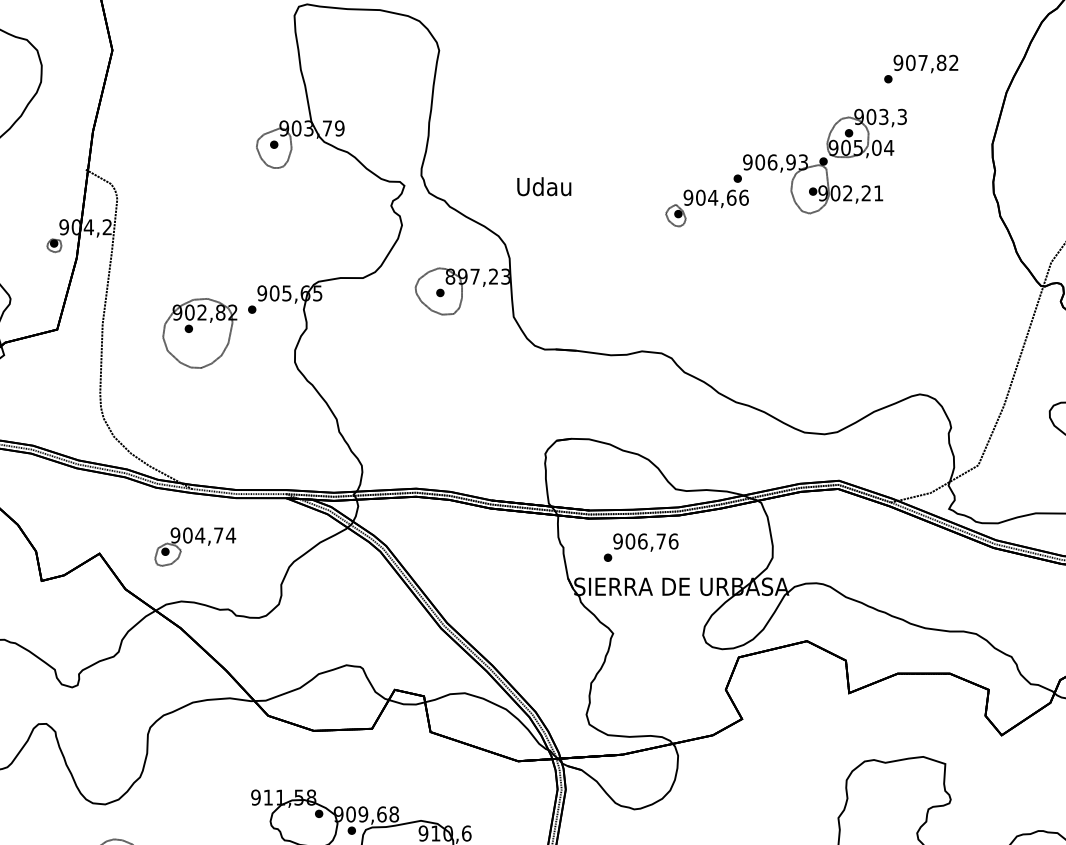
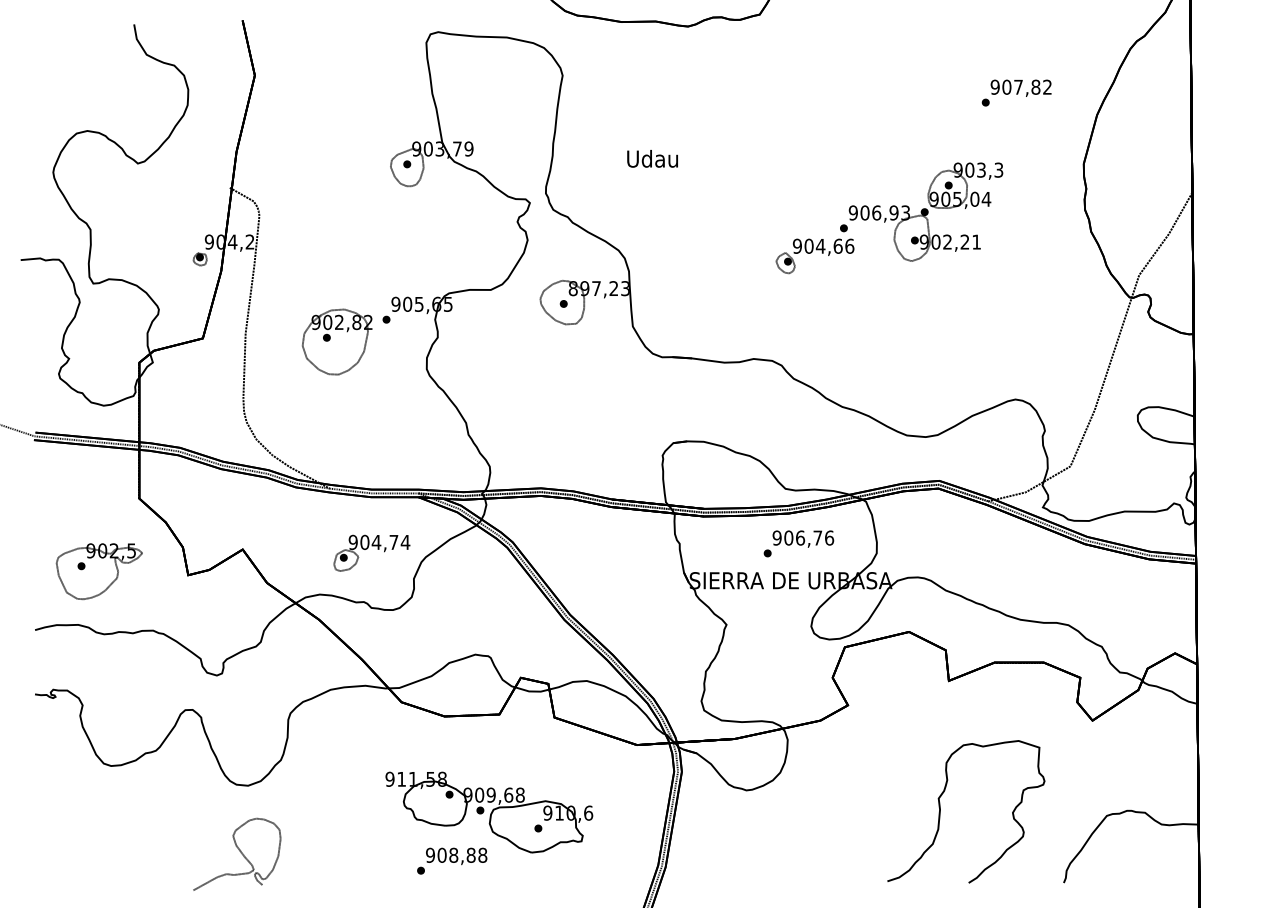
part: (786, 168) -> (889, 218), moved
text: (544, 186) -> (652, 158), moved
part: (194, 546) -> (371, 552), moved
text: (640, 547) -> (798, 543), moved

